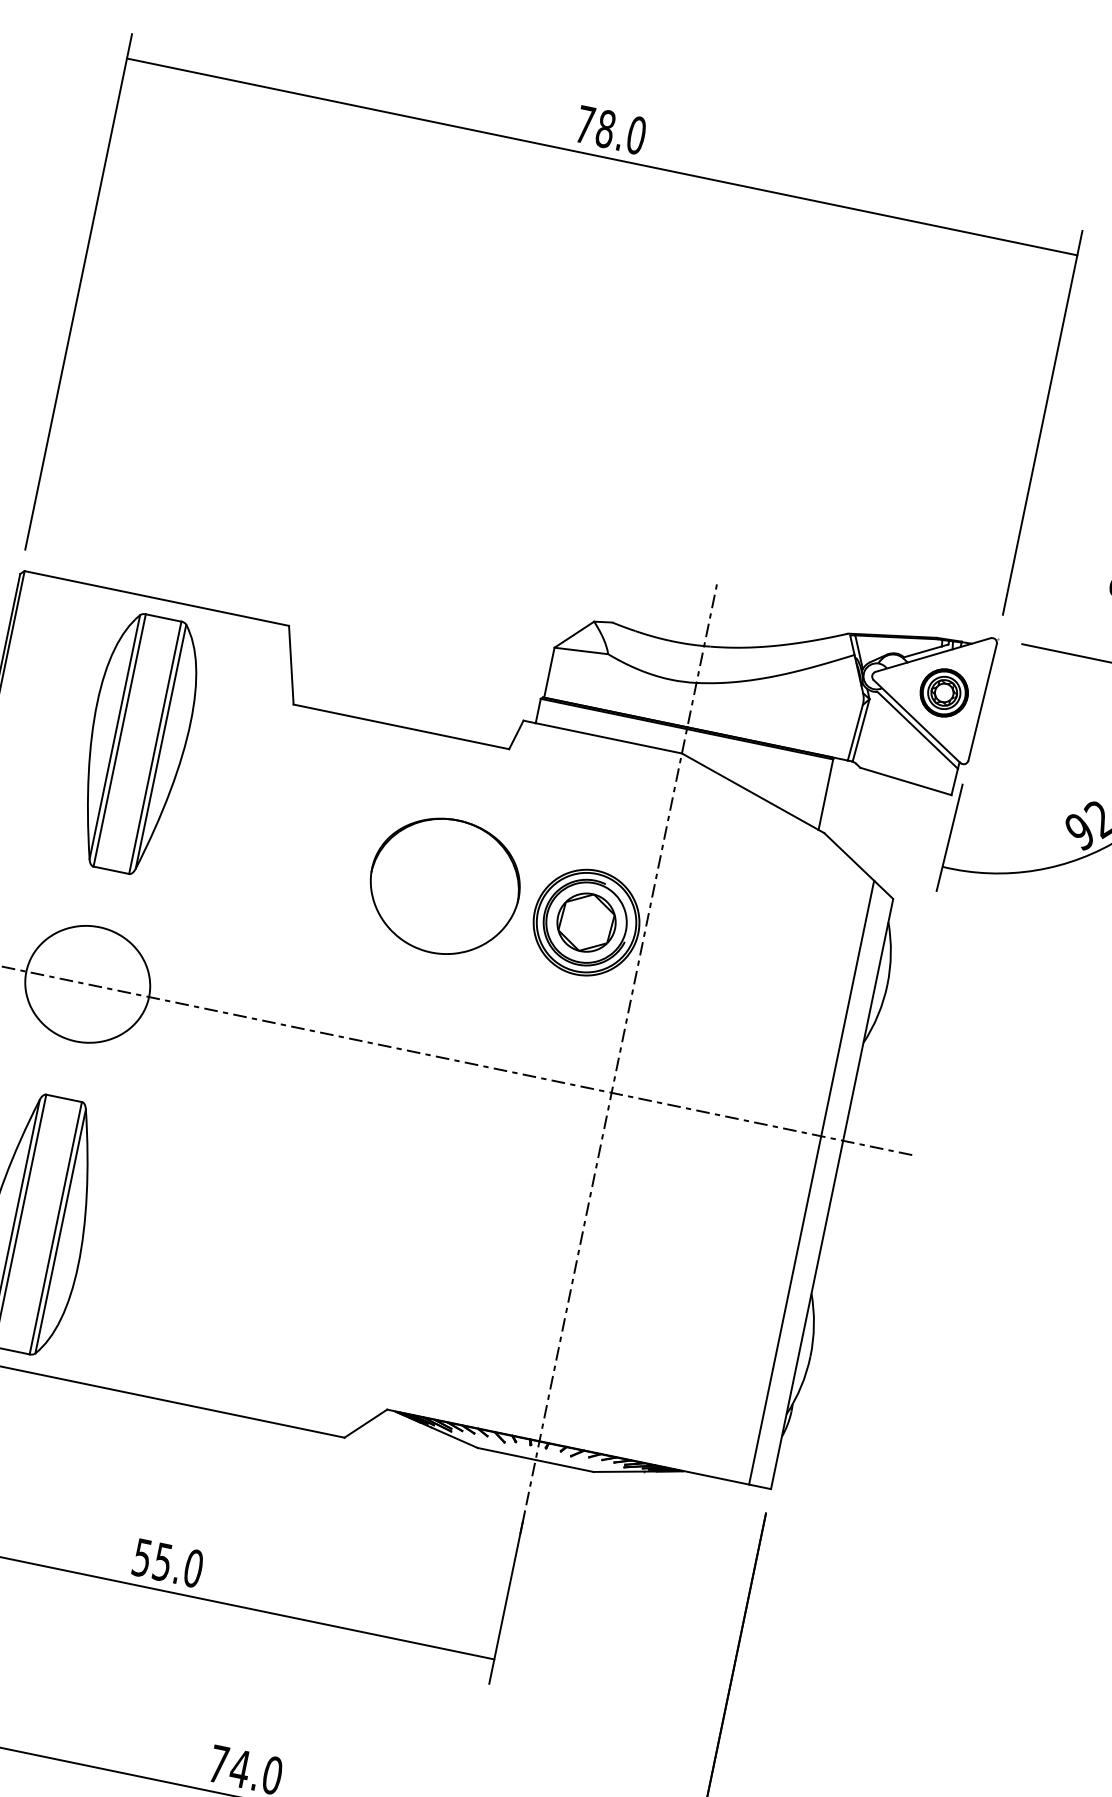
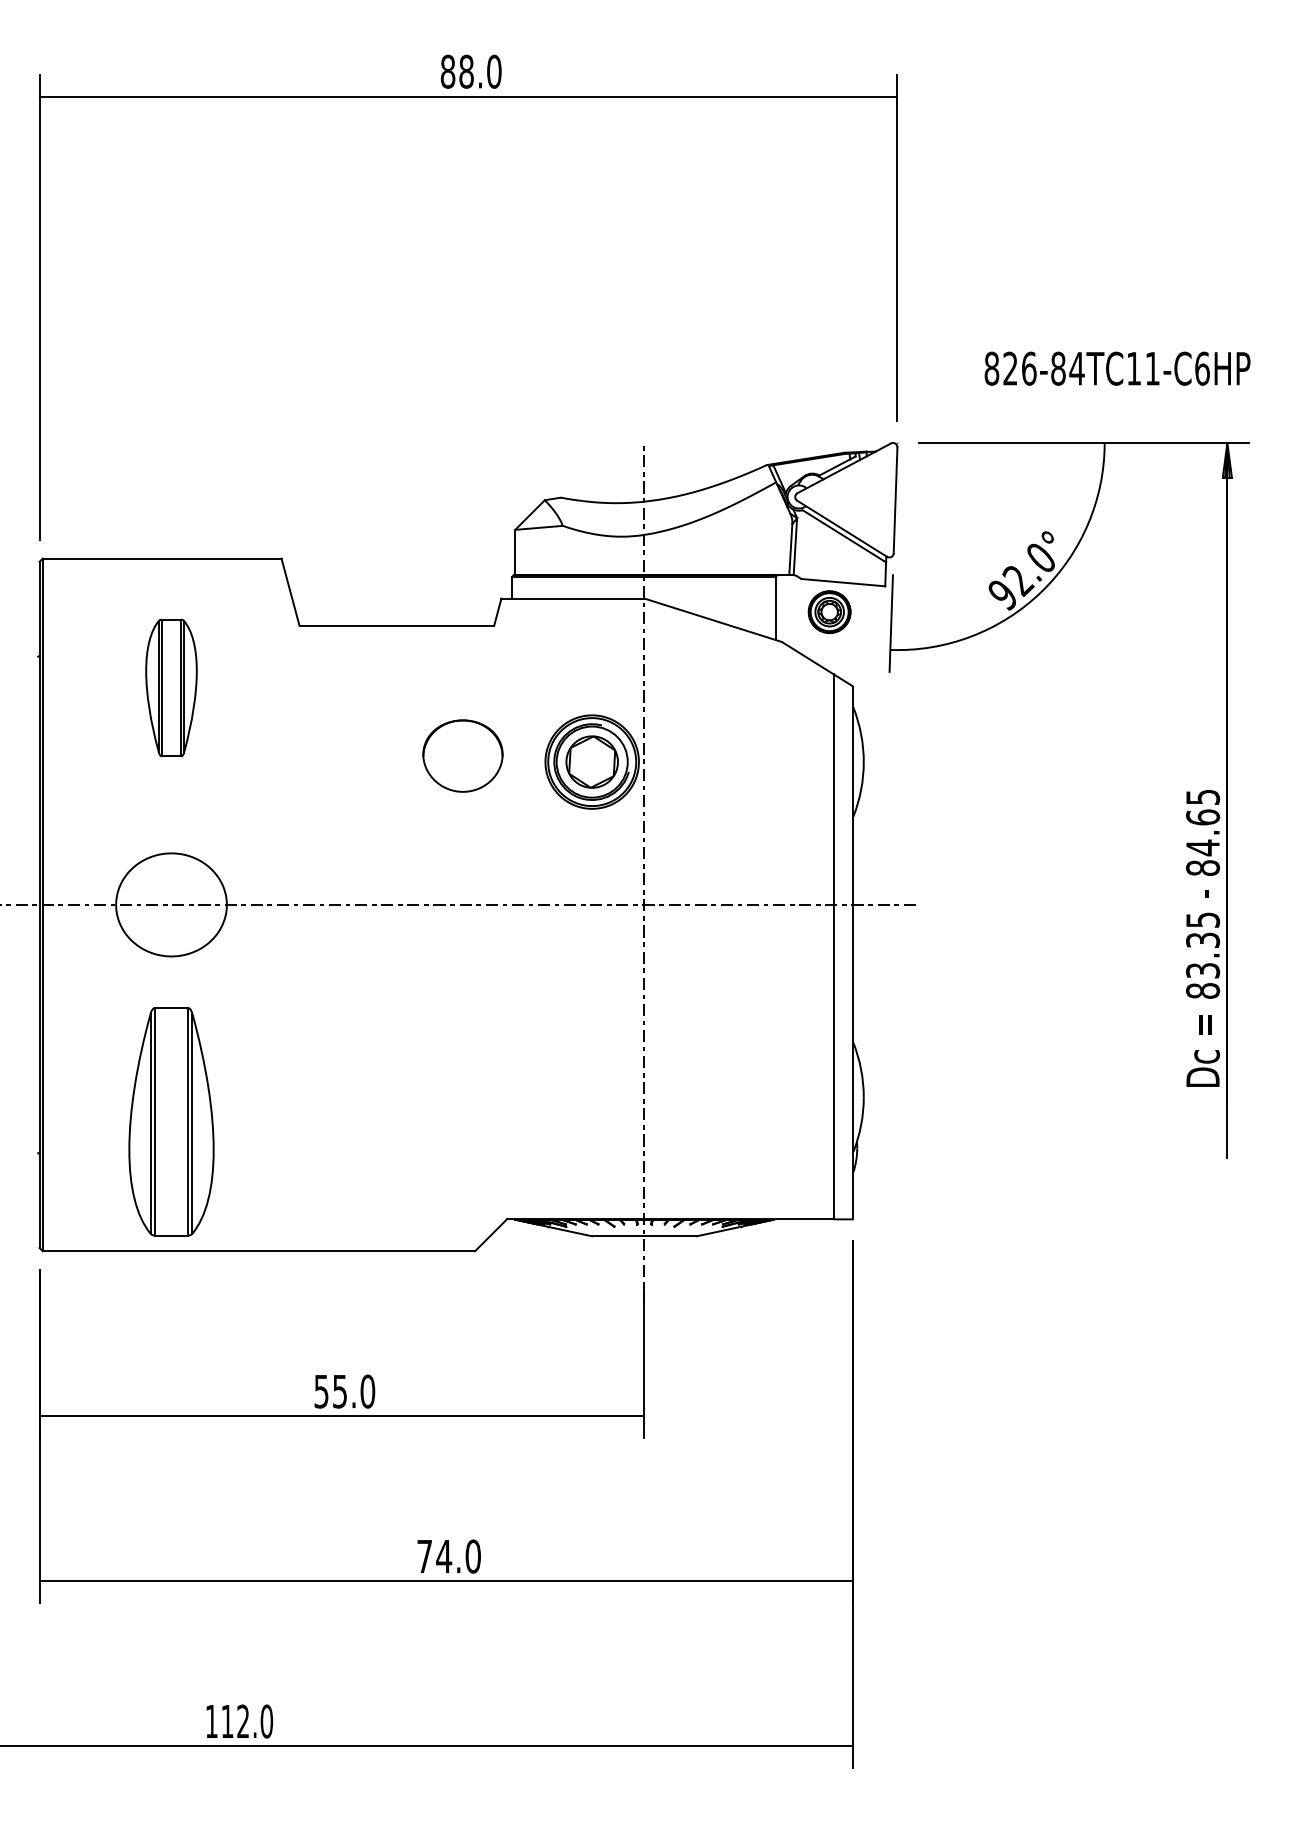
text: (584, 124) -> (447, 71), 78.0 -> 88.0
part: (944, 692) -> (829, 611), moved
part: (137, 743) -> (171, 687), size x0.6
part: (444, 885) -> (462, 755), size x0.6

